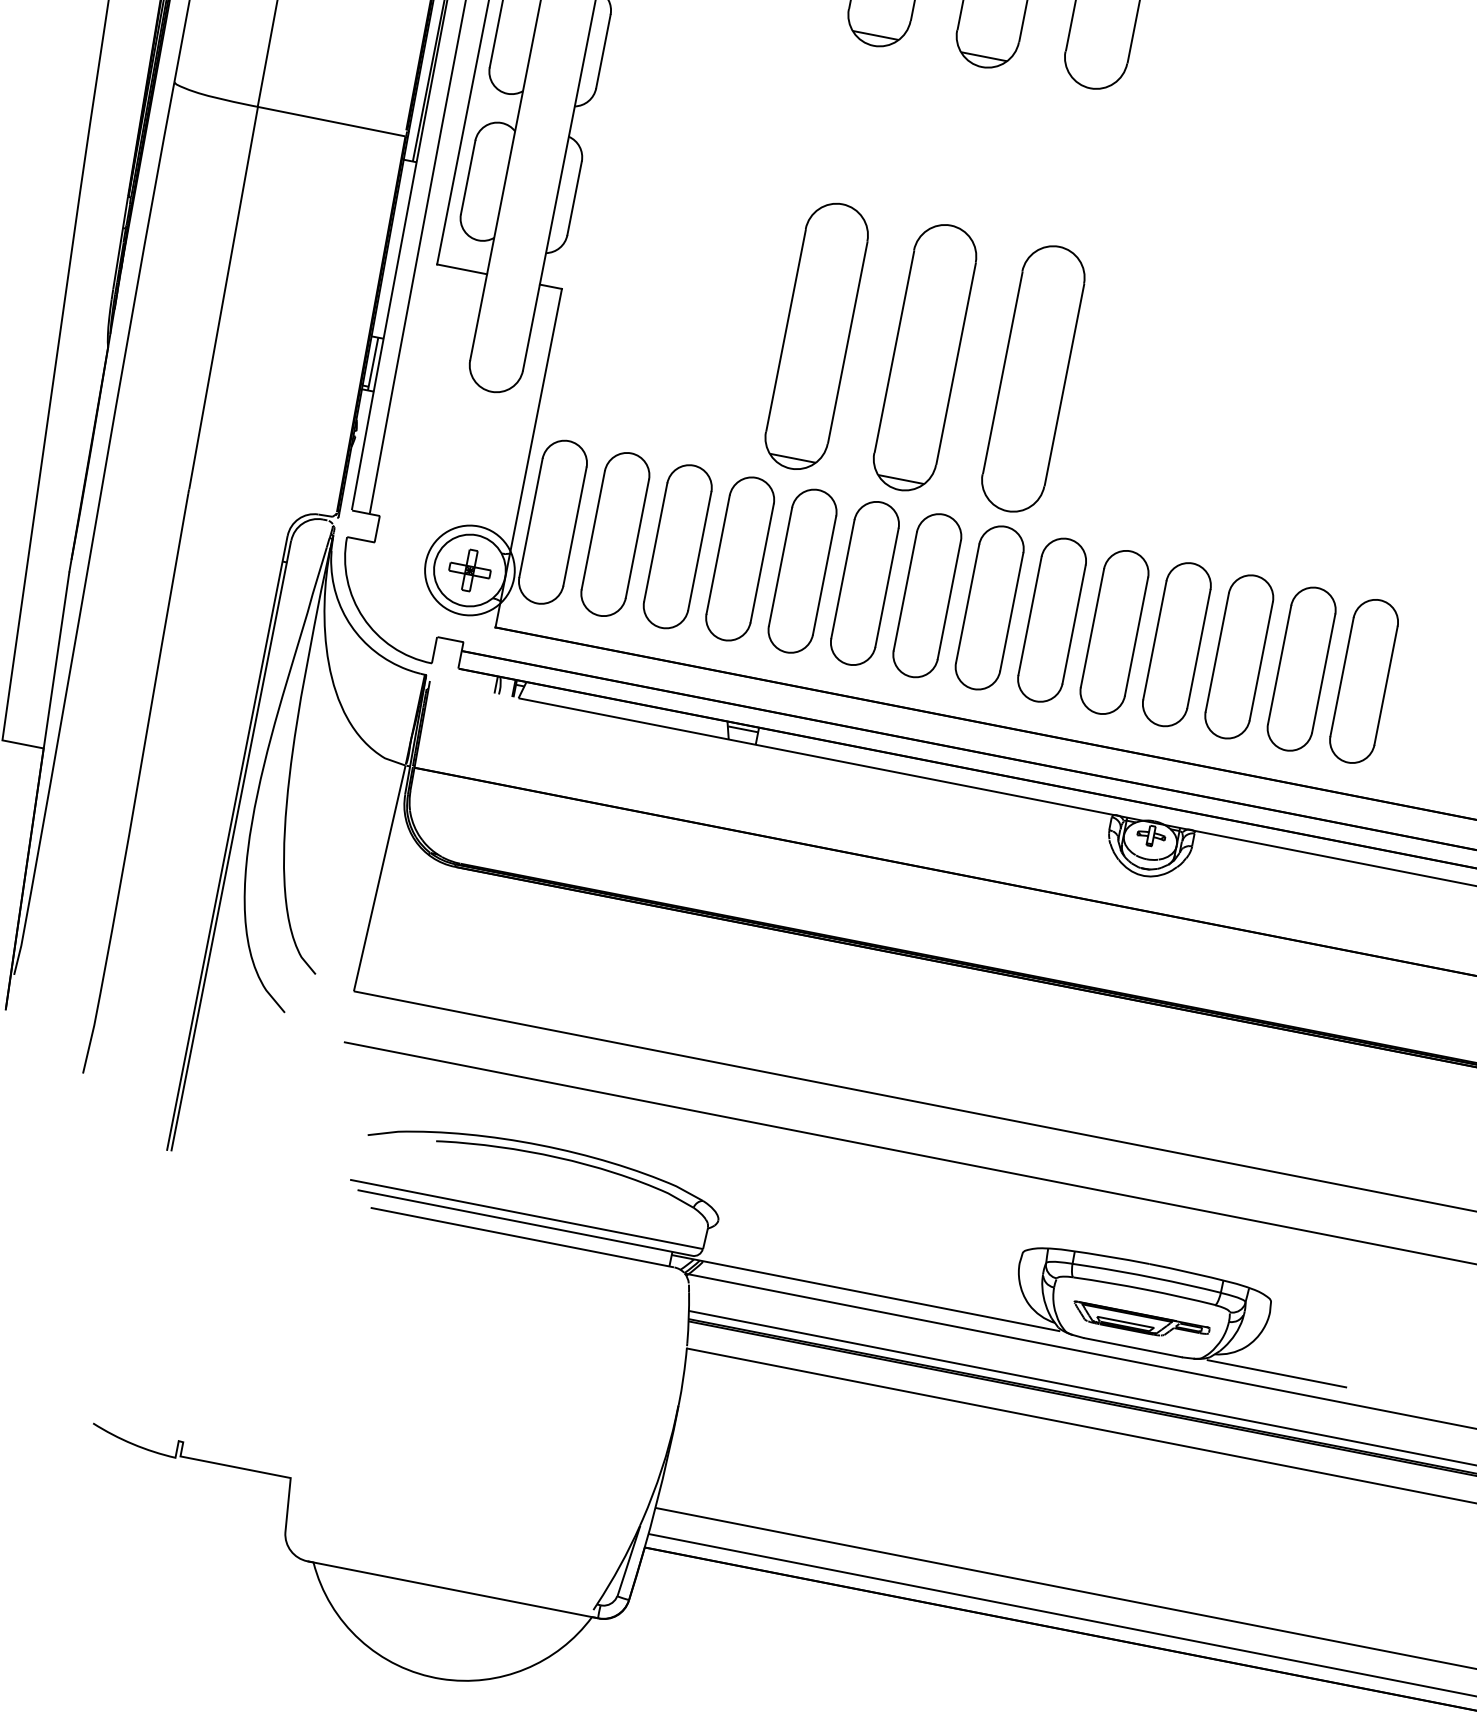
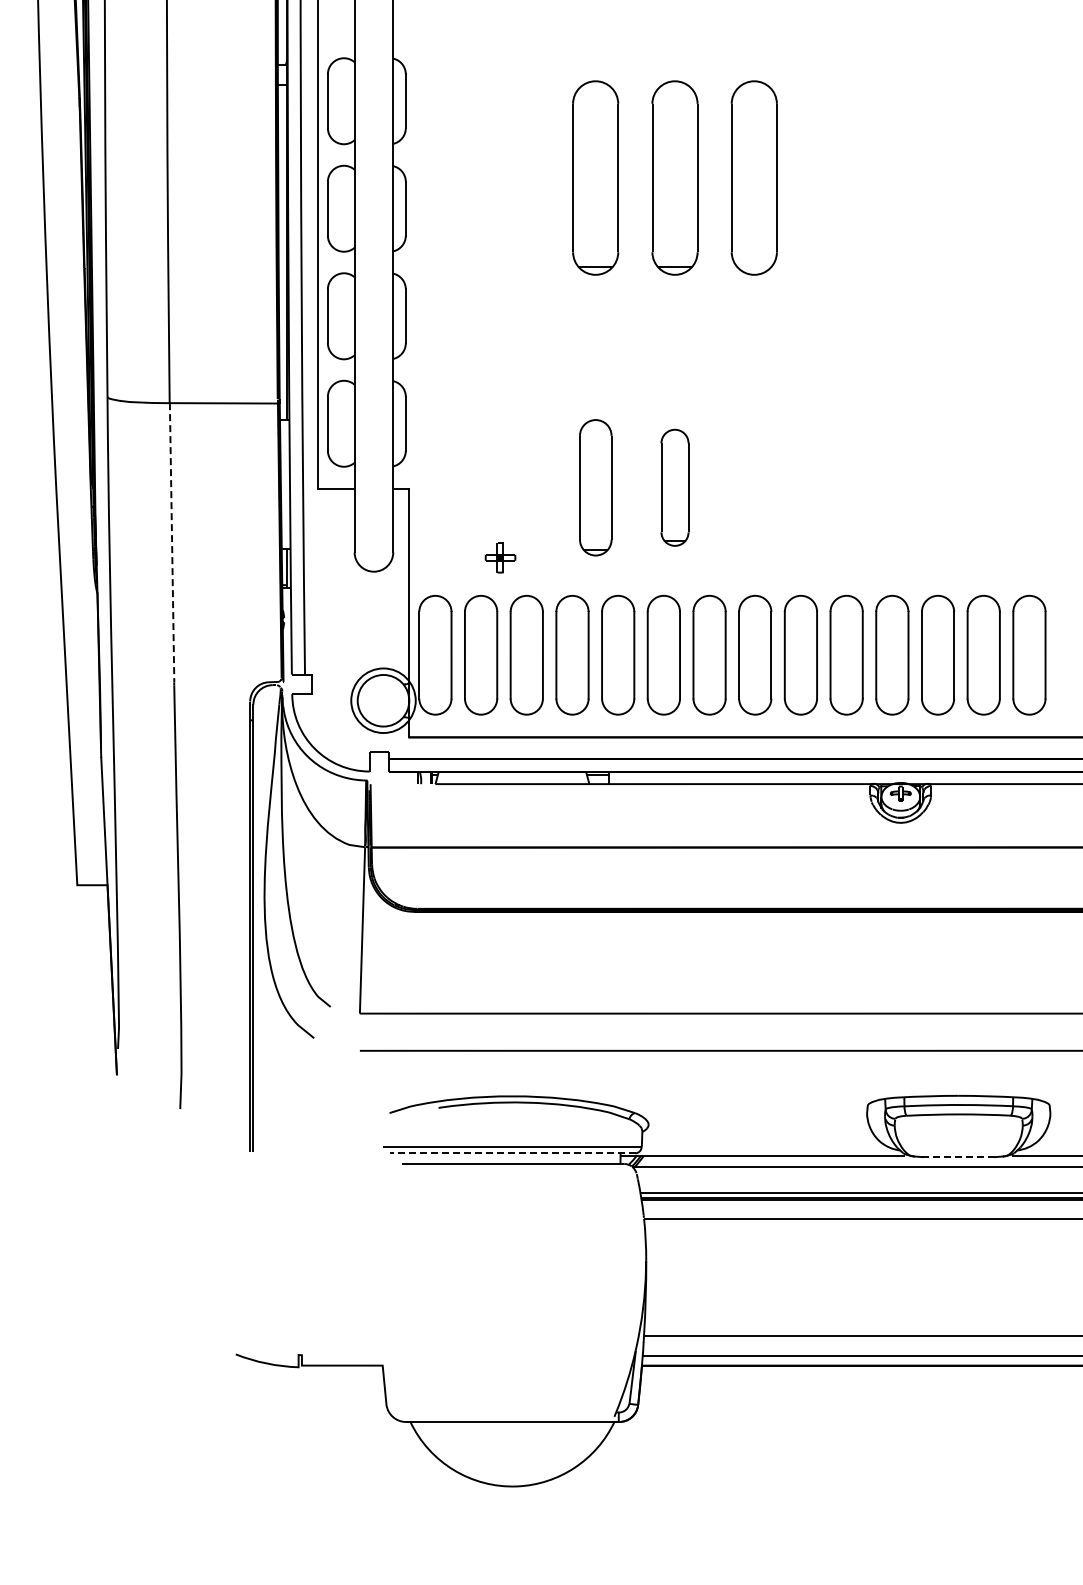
line: (224, 297) -> (172, 542), solid -> dashed
part: (816, 336) -> (595, 487), size x0.7
part: (924, 357) -> (674, 487), size x0.6
part: (1032, 378) -> (753, 487), removed
part: (469, 570) -> (500, 557), moved
line: (524, 1223) -> (512, 1153), solid -> dashed
part: (1140, 1322) -> (960, 1138), removed
line: (1134, 1348) -> (959, 1157), solid -> dashed

